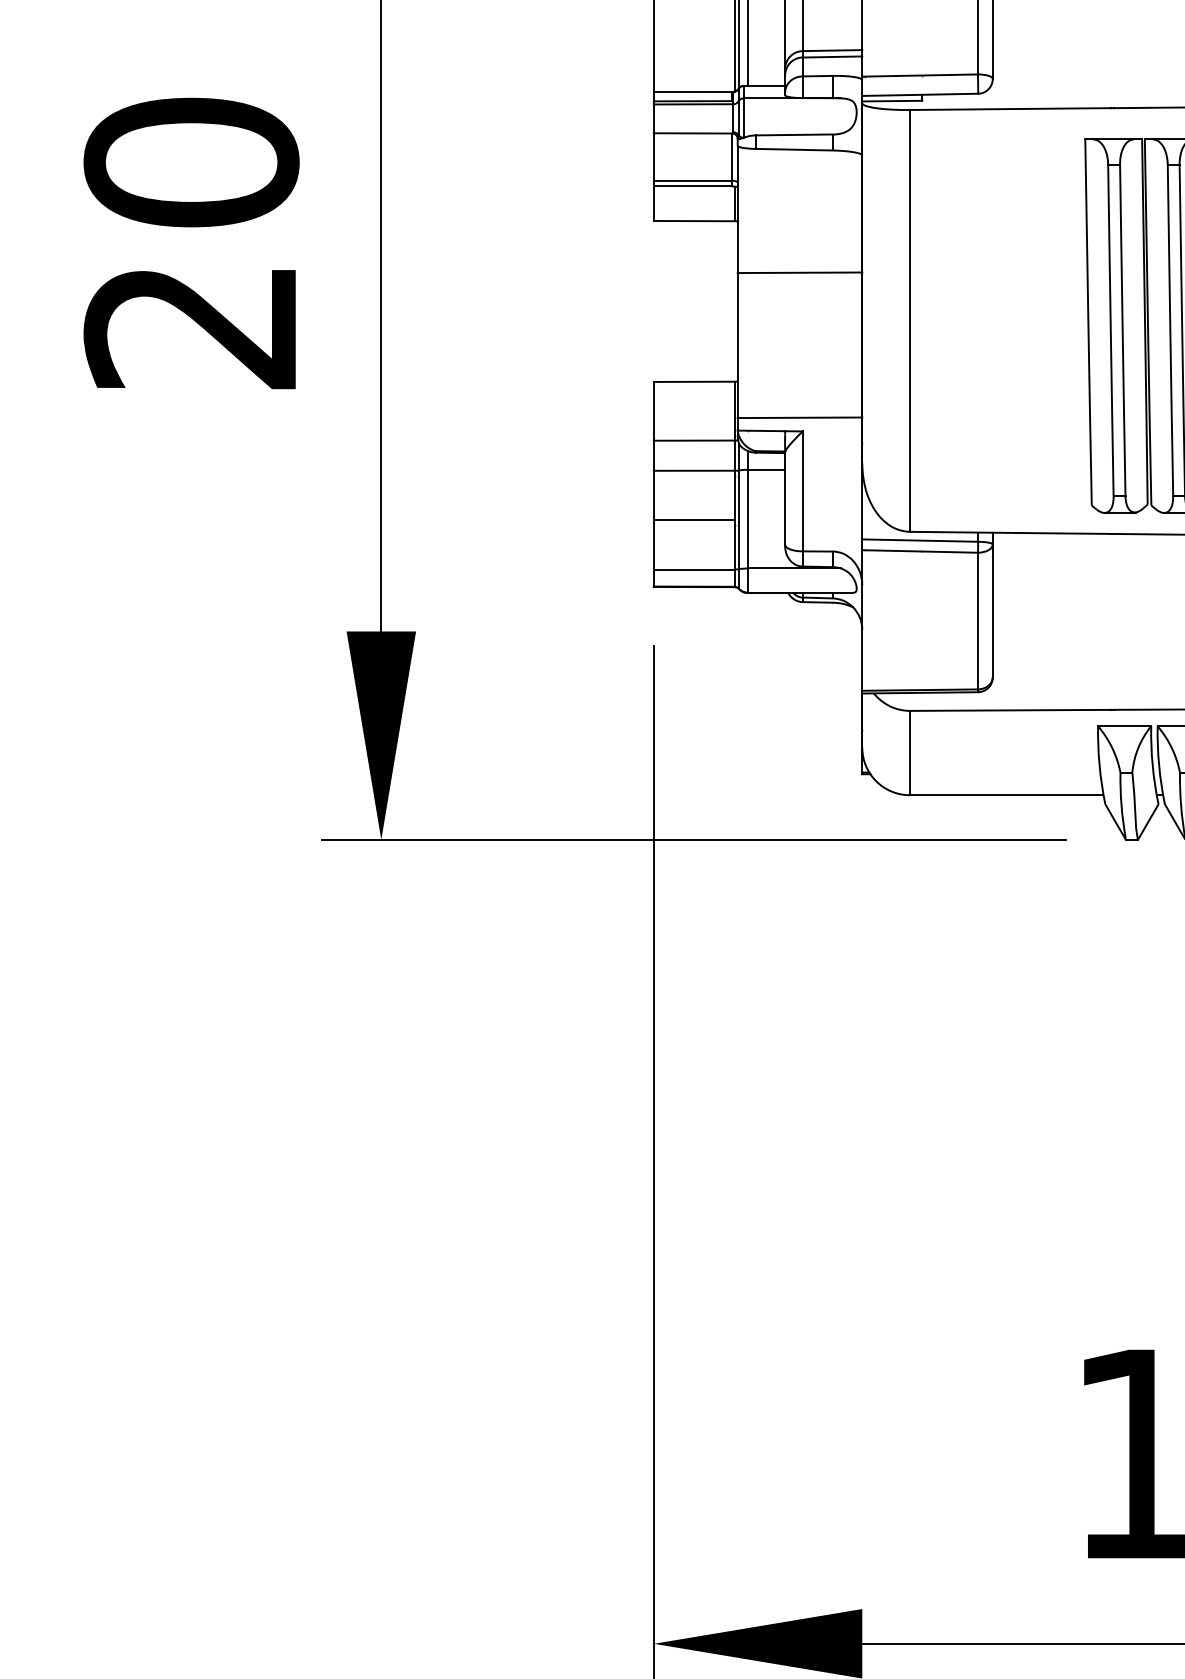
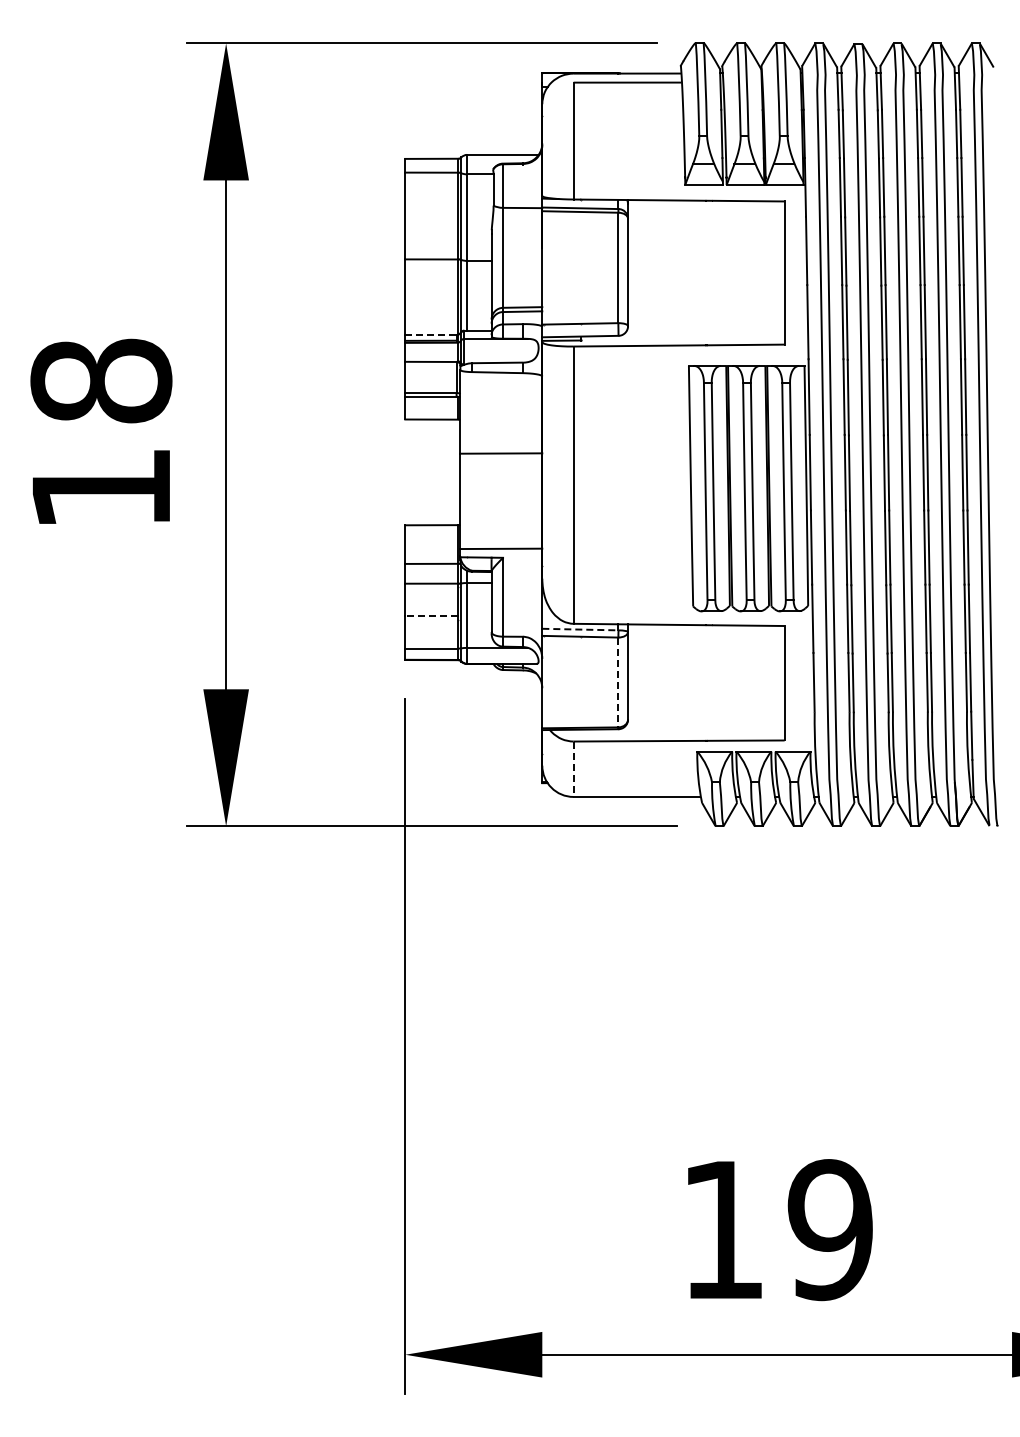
line: (692, 91) -> (430, 334), solid -> dashed
text: (191, 242) -> (101, 433), 20 -> 18
line: (693, 520) -> (431, 616), solid -> dashed
line: (920, 540) -> (580, 629), solid -> dashed
line: (978, 621) -> (618, 682), solid -> dashed
line: (909, 753) -> (573, 769), solid -> dashed

